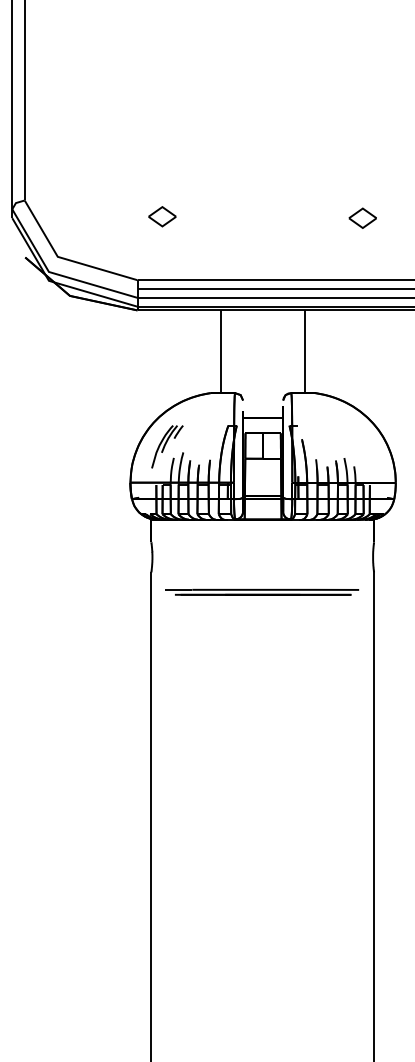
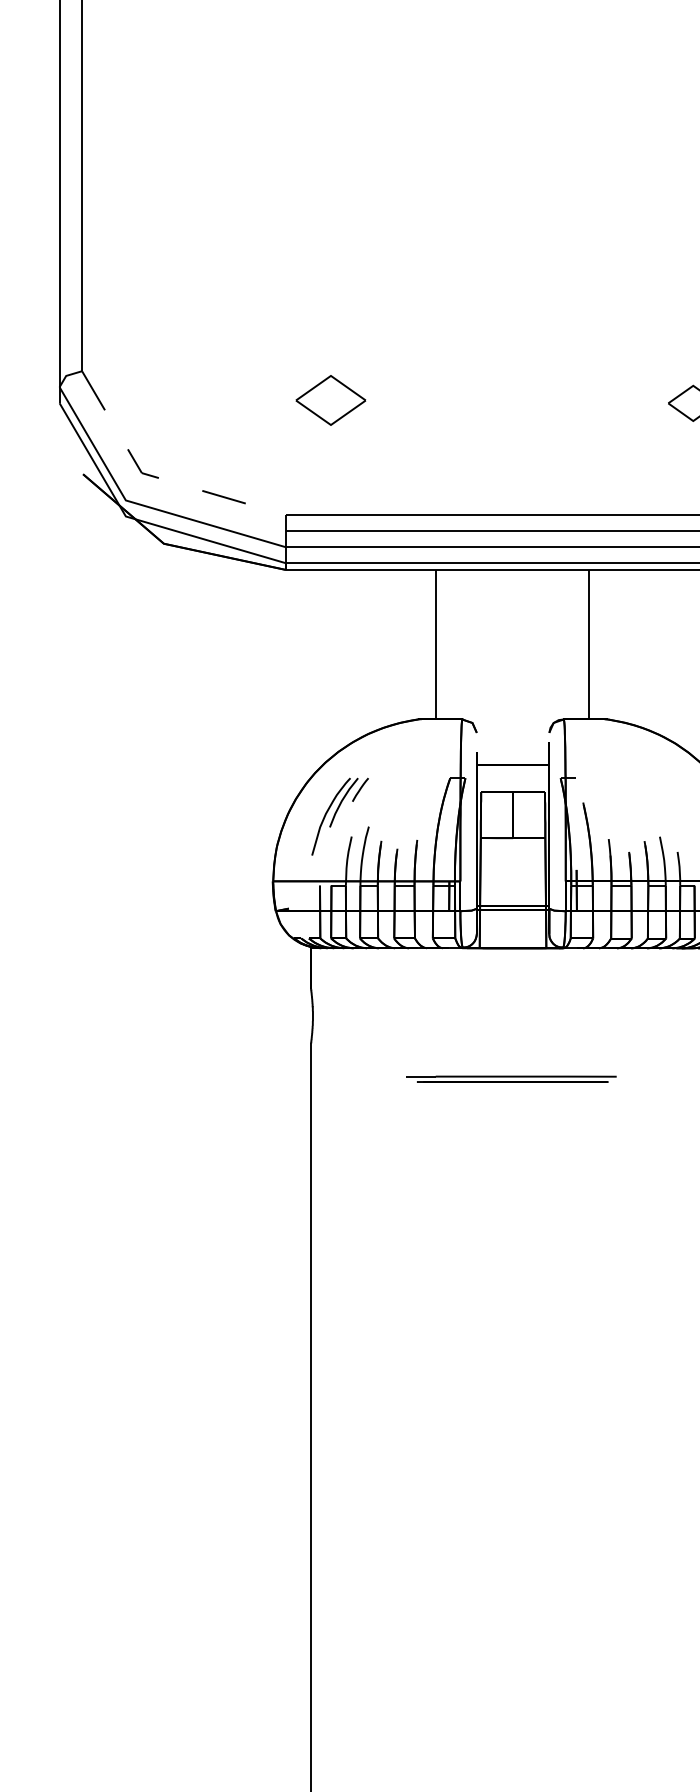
part: (162, 216) -> (331, 400), size x1.4
line: (66, 259) -> (157, 477), solid -> dashed
part: (262, 591) -> (511, 1078), size x0.6

